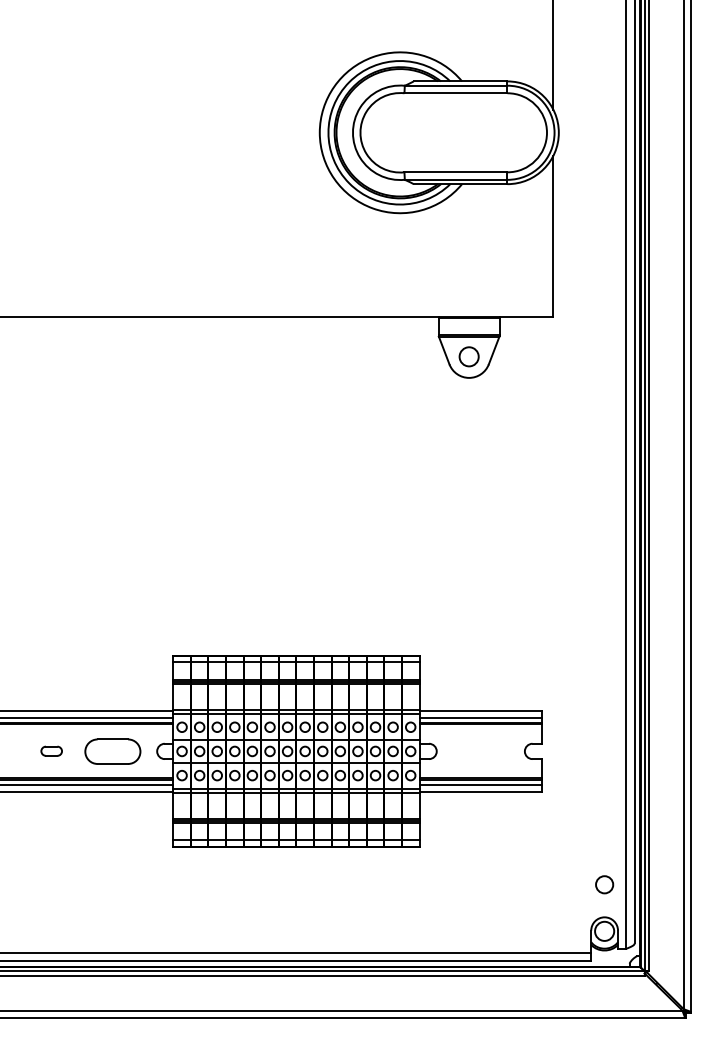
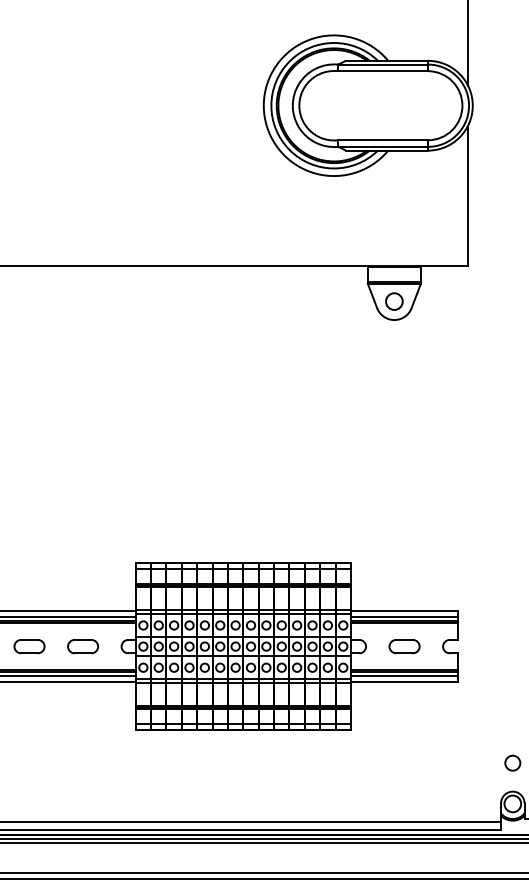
part: (51, 750) -> (29, 645), size x1.67
part: (113, 750) -> (83, 645), size x0.62
part: (480, 750) -> (404, 645), added

